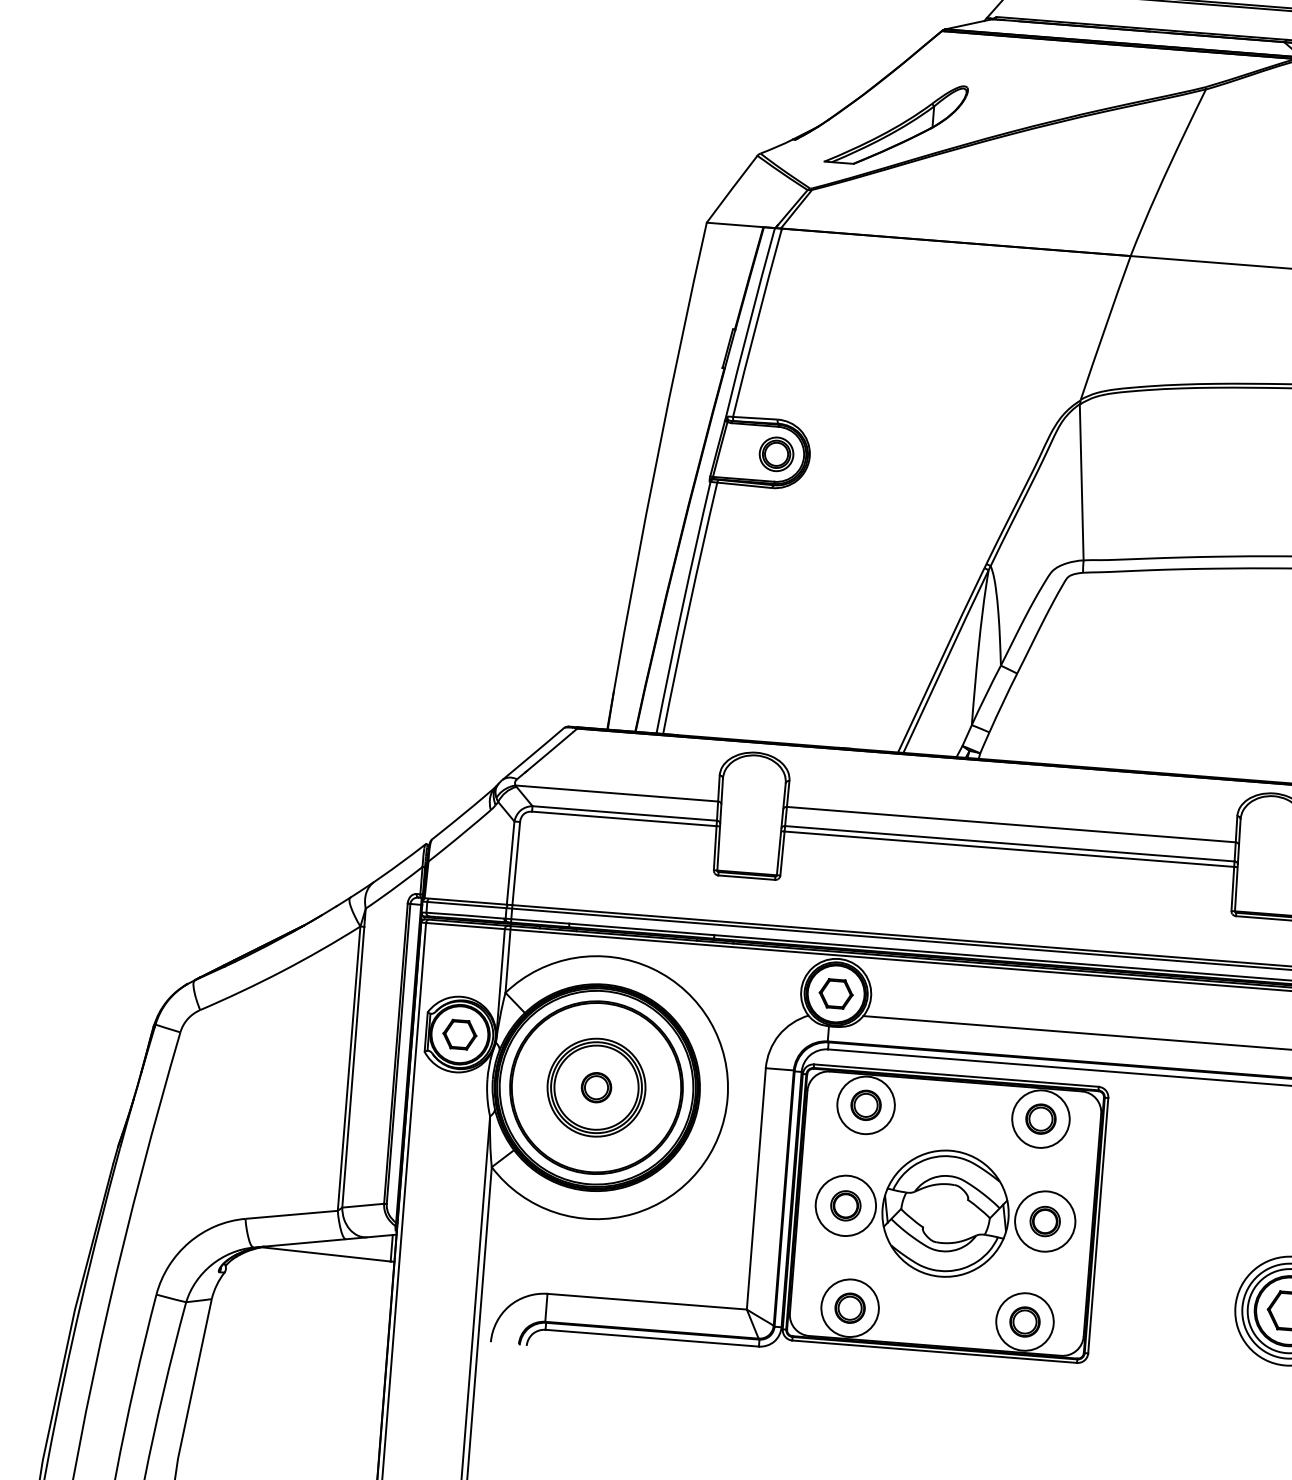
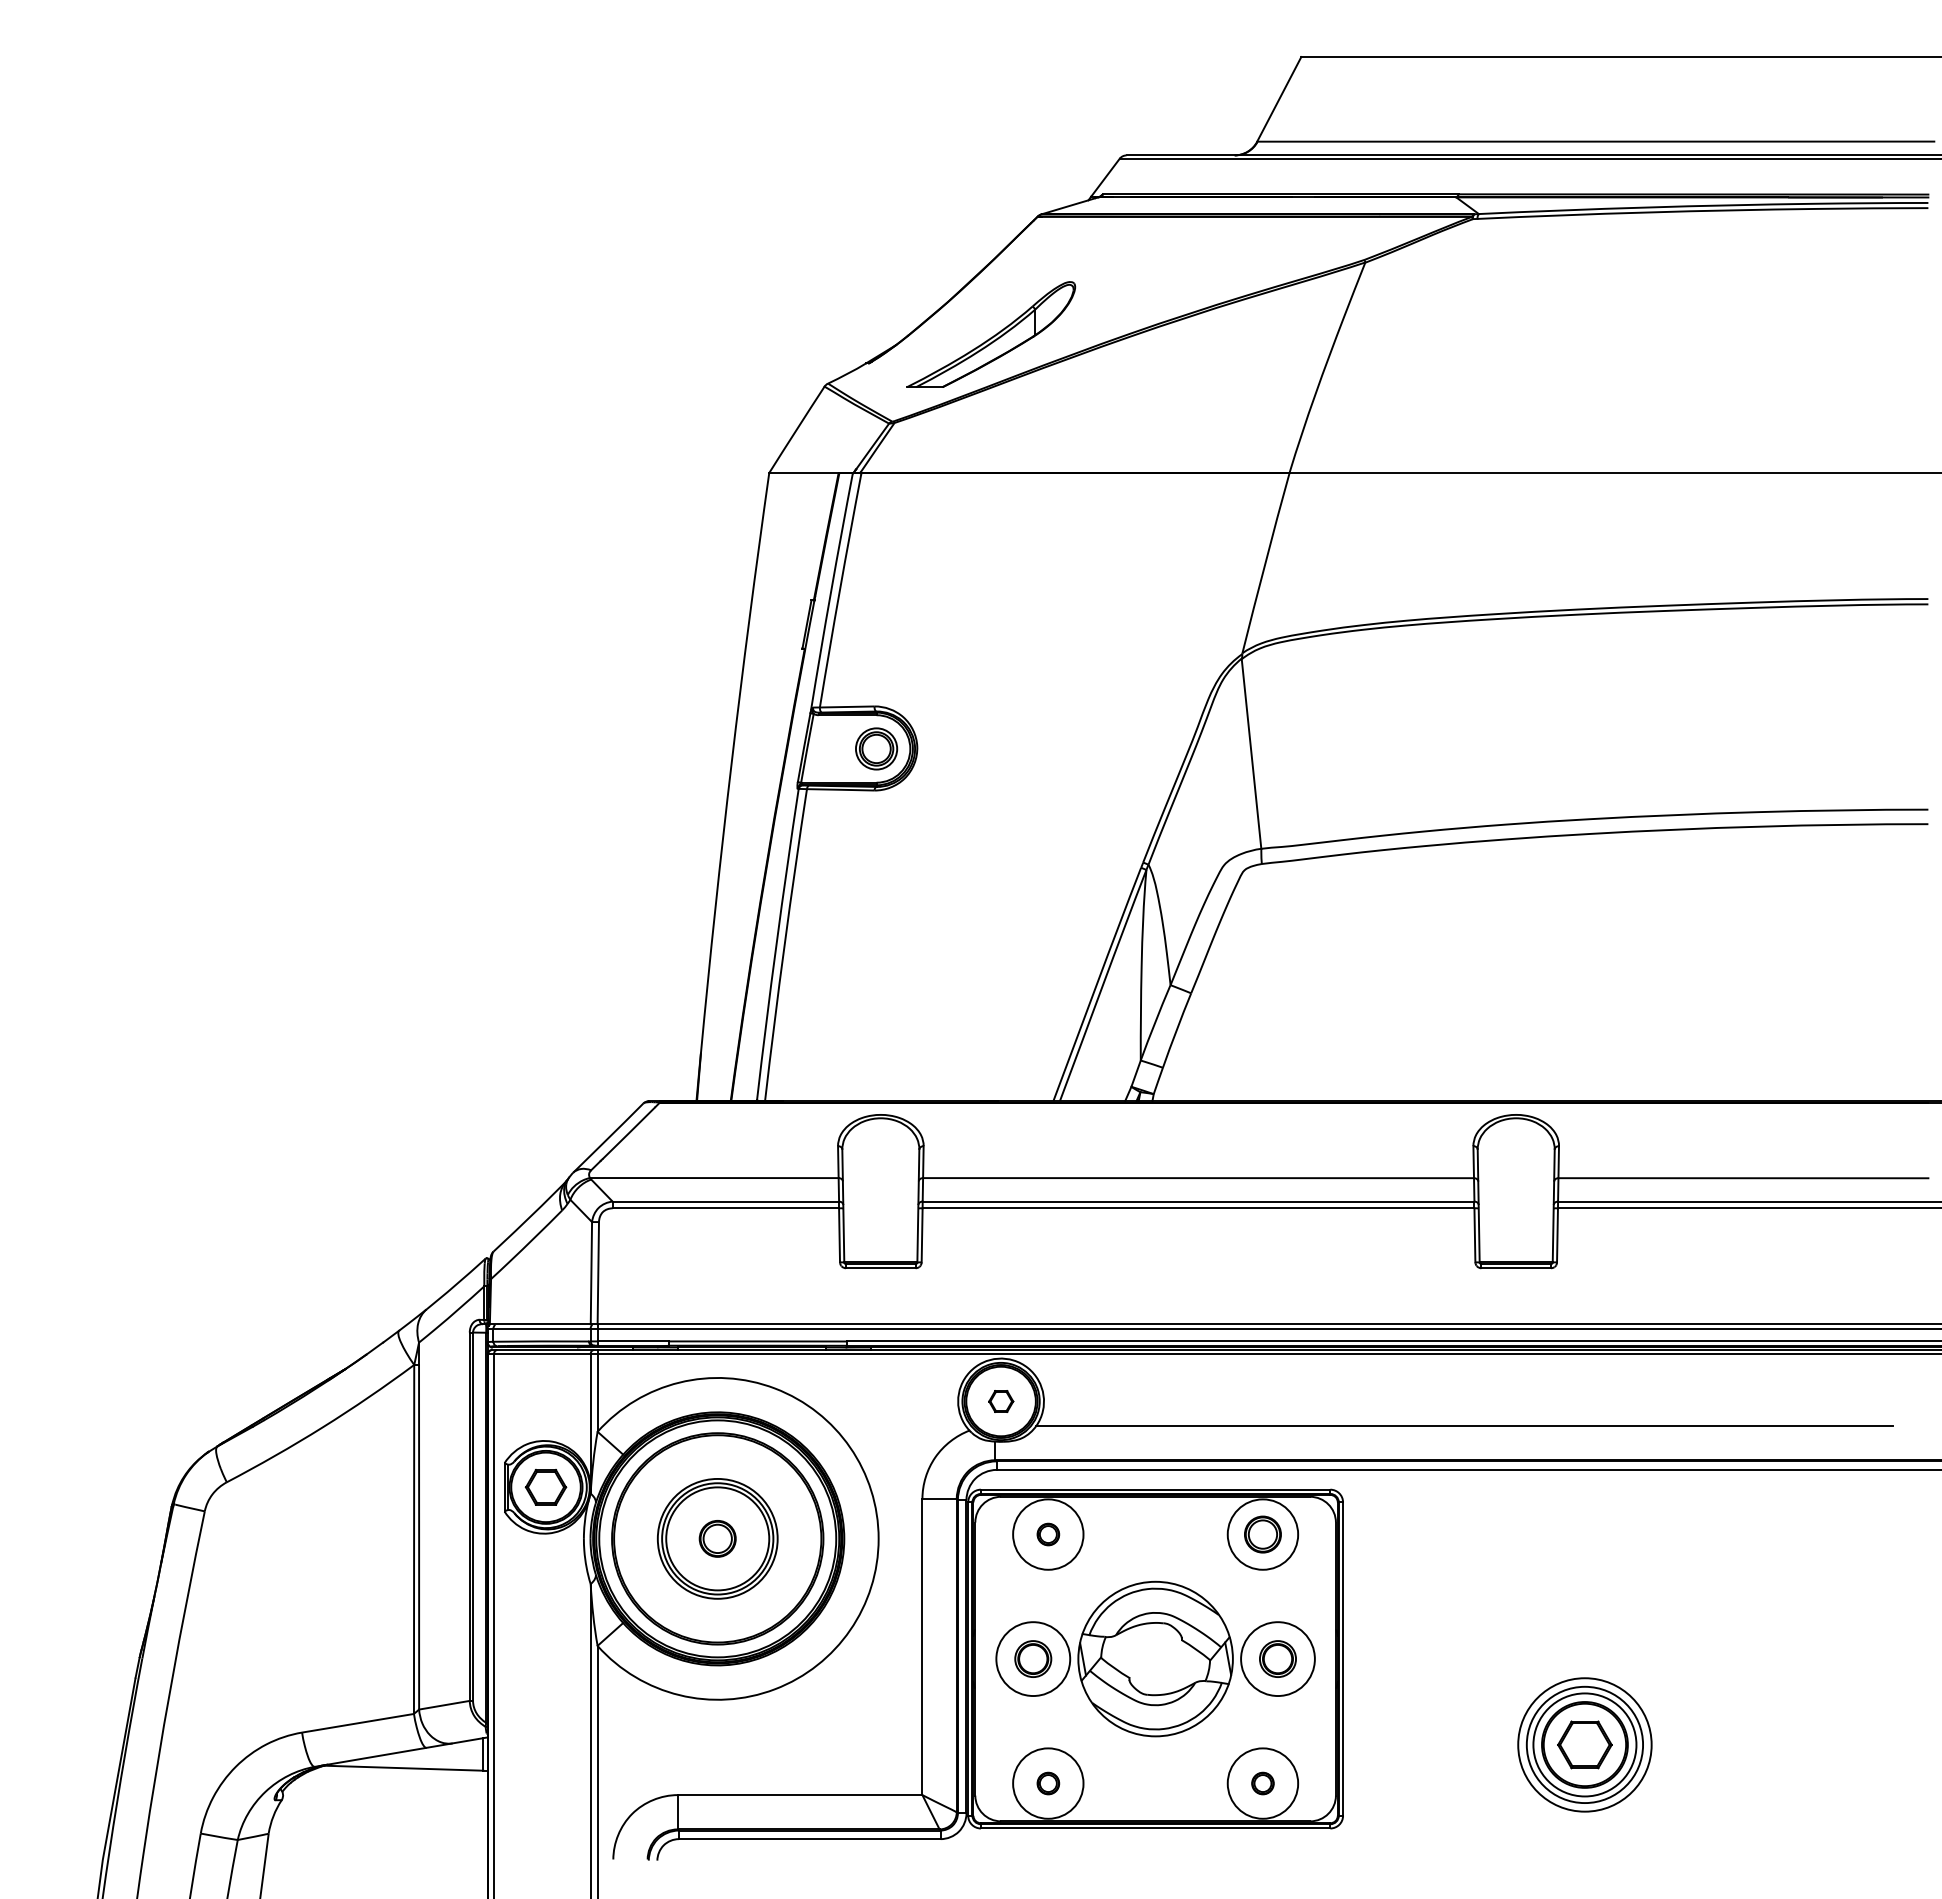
part: (836, 993) -> (1001, 1401), size x0.6
part: (866, 1105) -> (1048, 1534), size x0.6
part: (850, 1308) -> (1048, 1783), size x0.6
part: (1024, 1321) -> (1262, 1783), size x0.6

